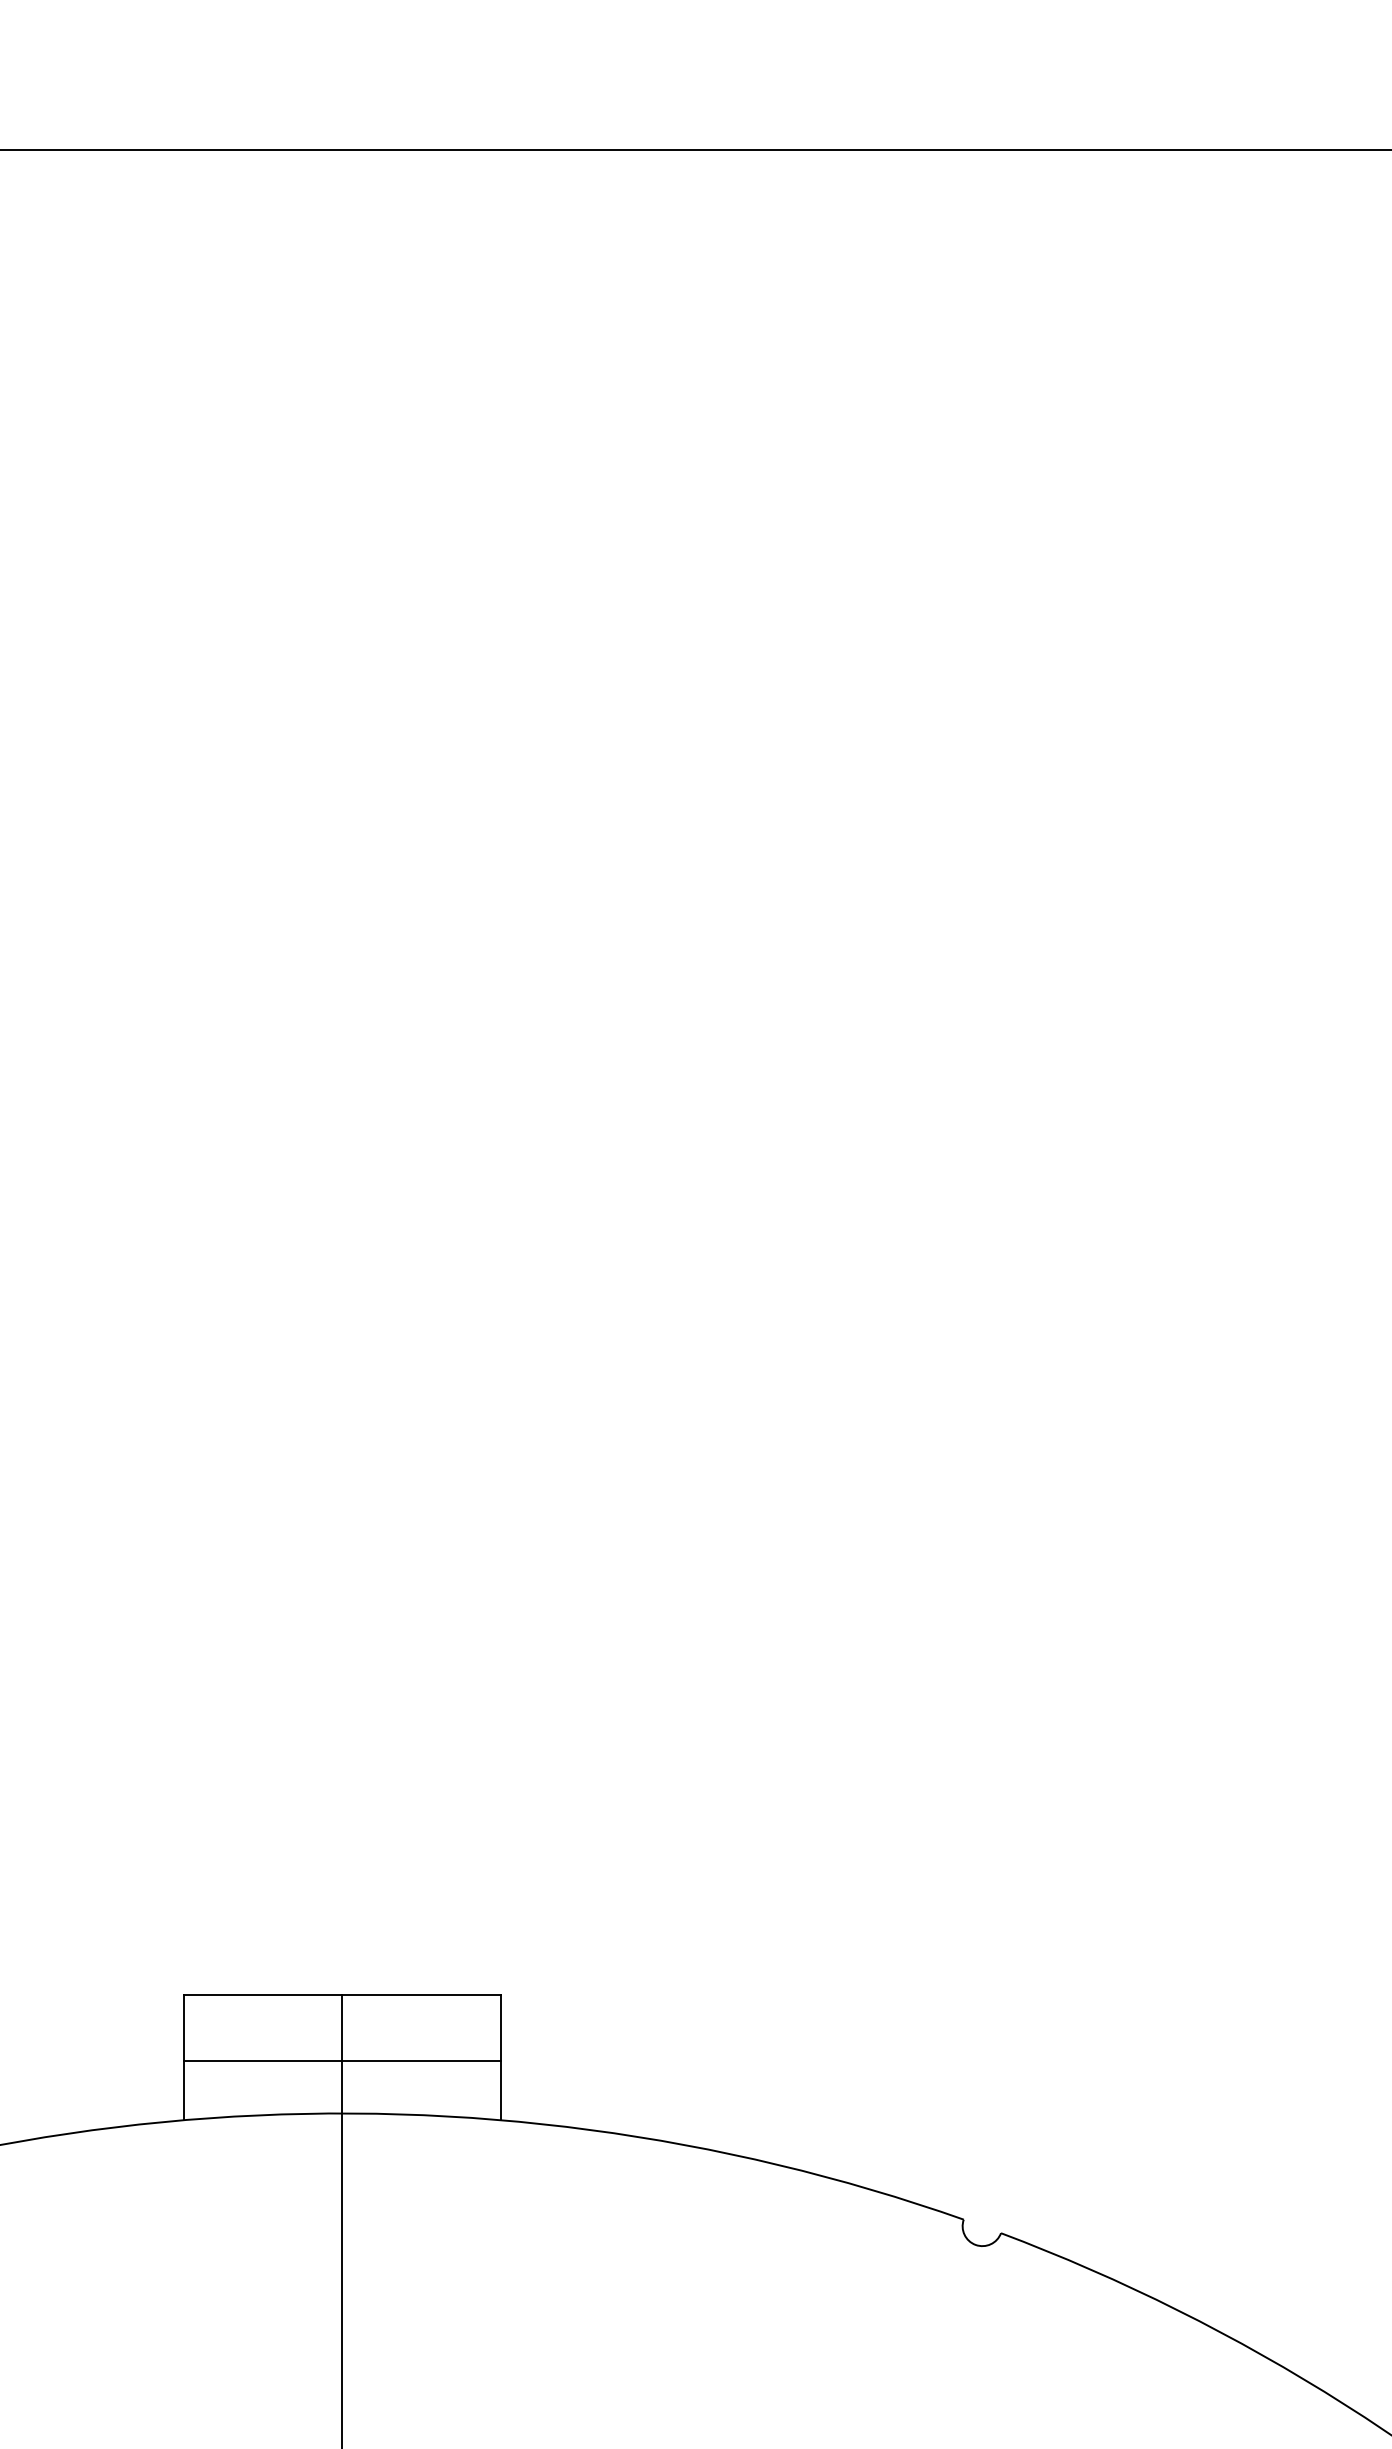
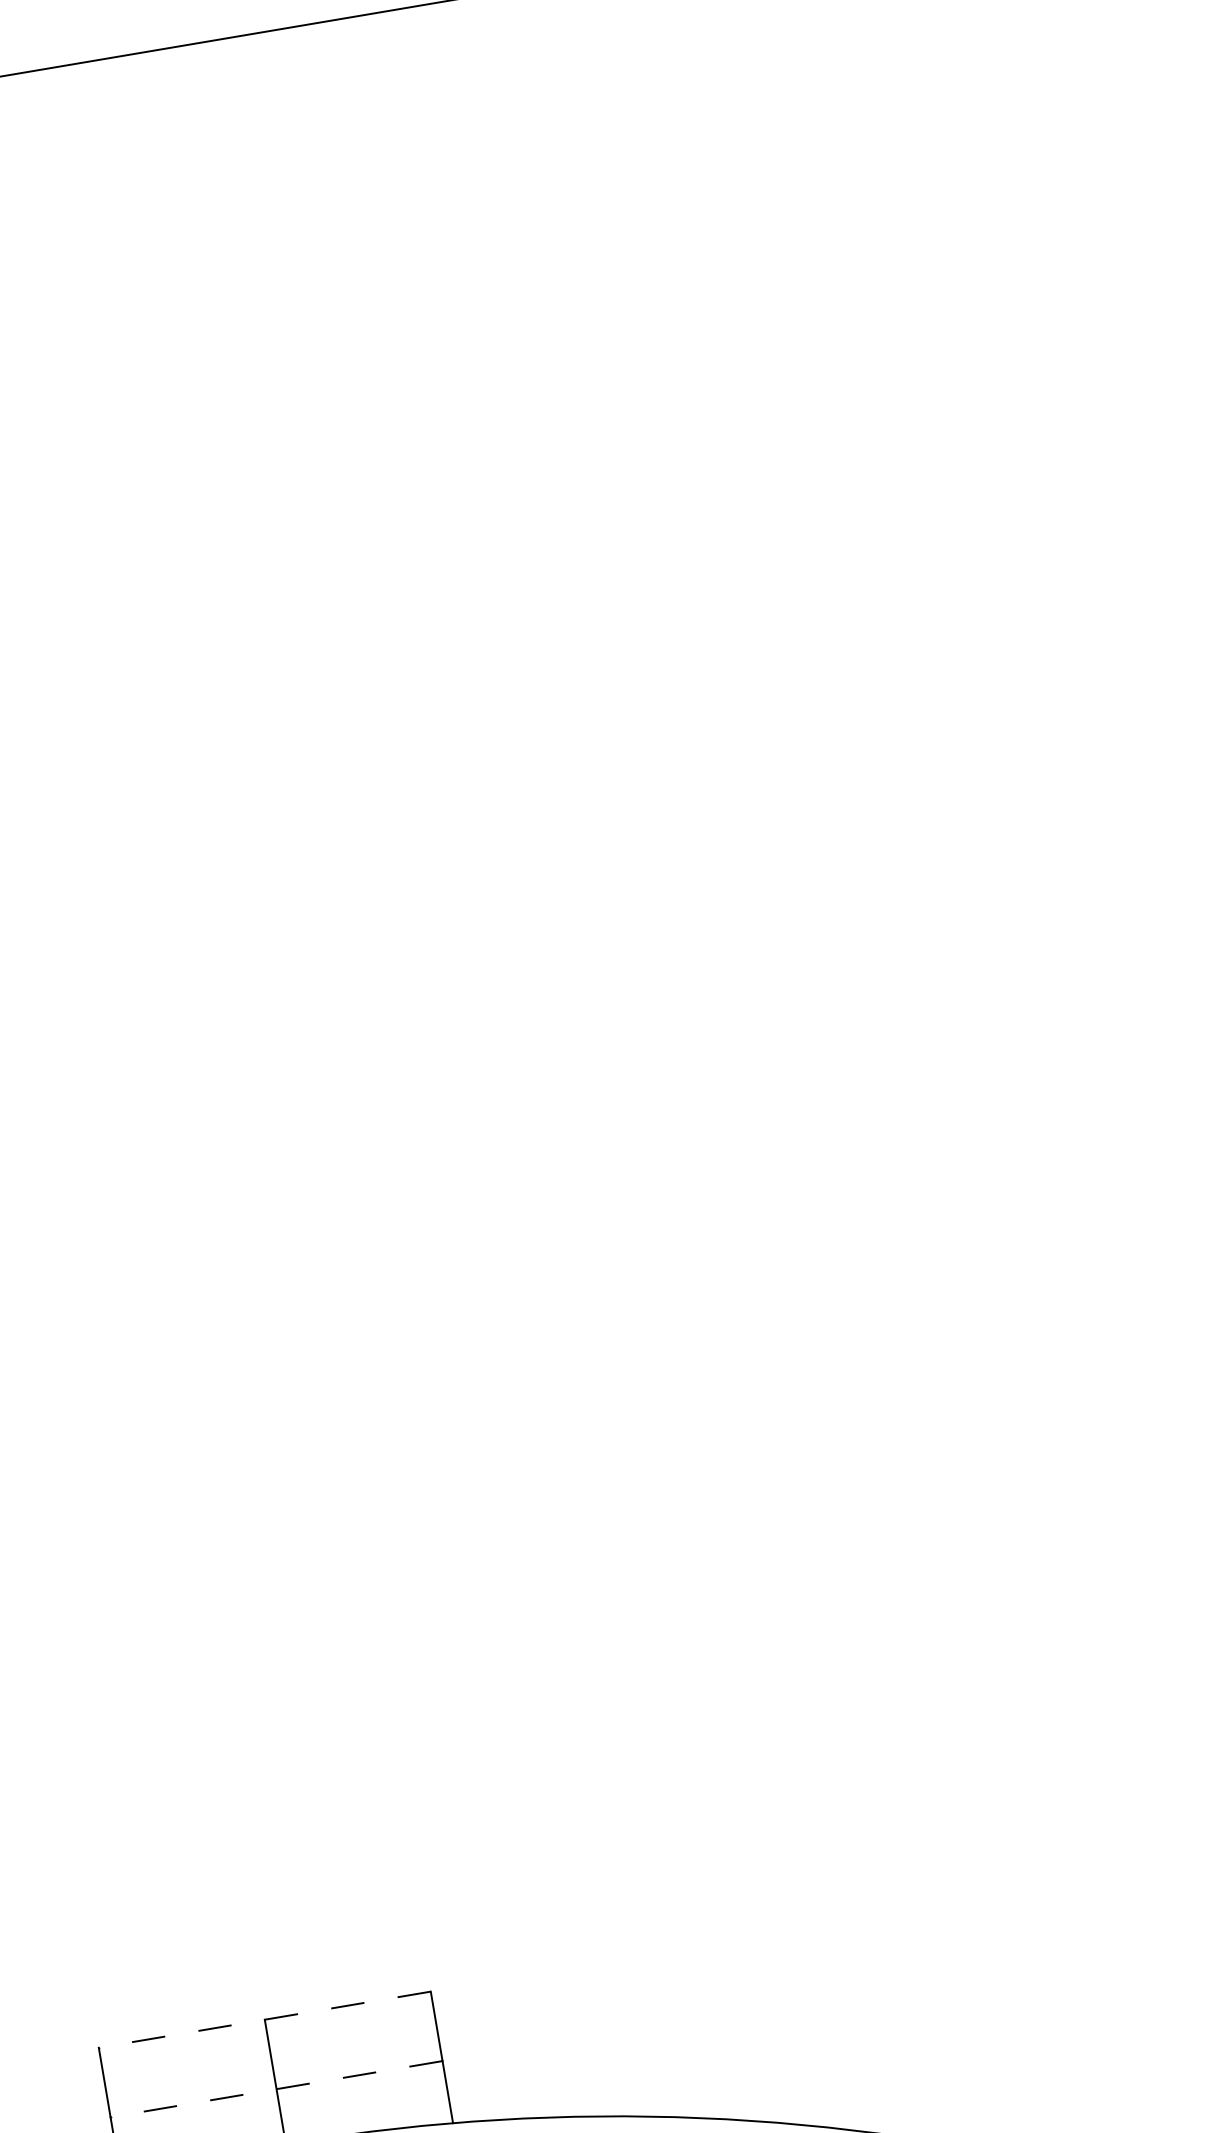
line: (341, 1994) -> (263, 2019), solid -> dashed
line: (341, 2060) -> (275, 2088), solid -> dashed

